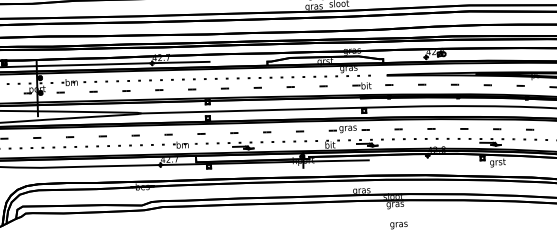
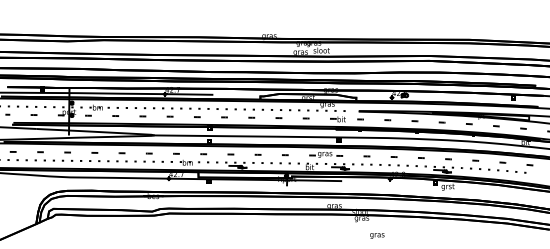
text: (399, 224) -> (377, 235), moved

